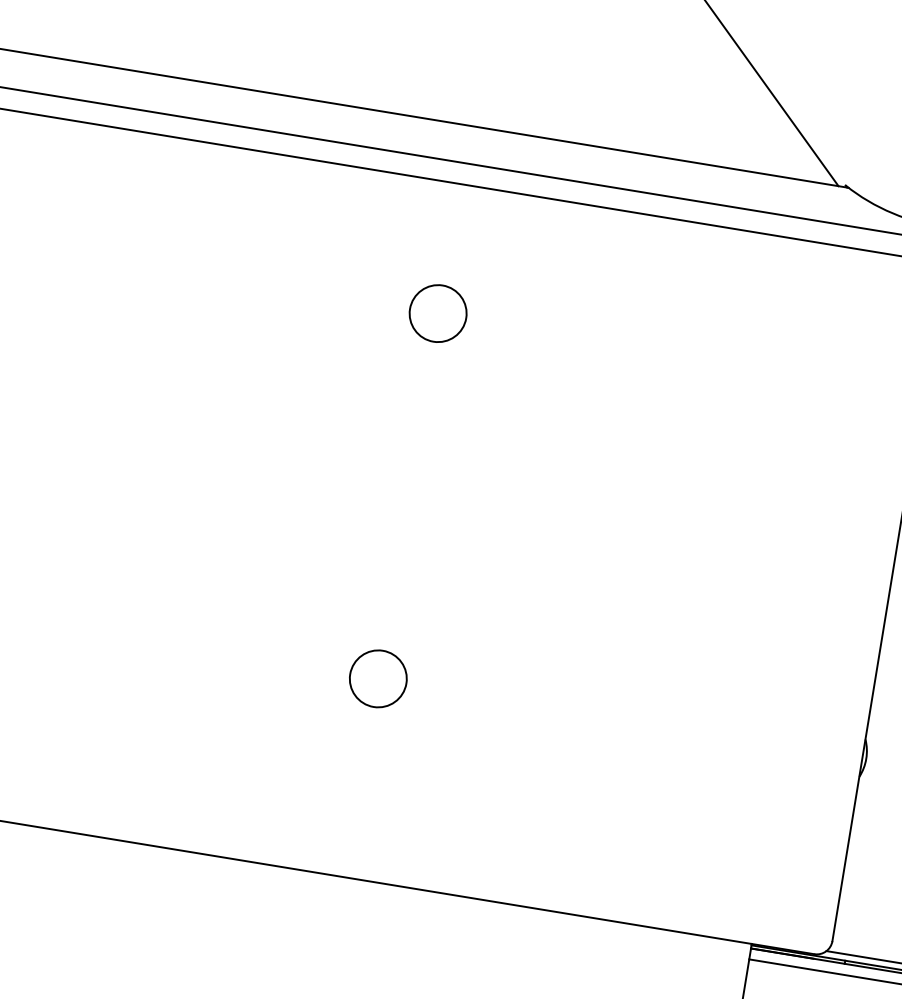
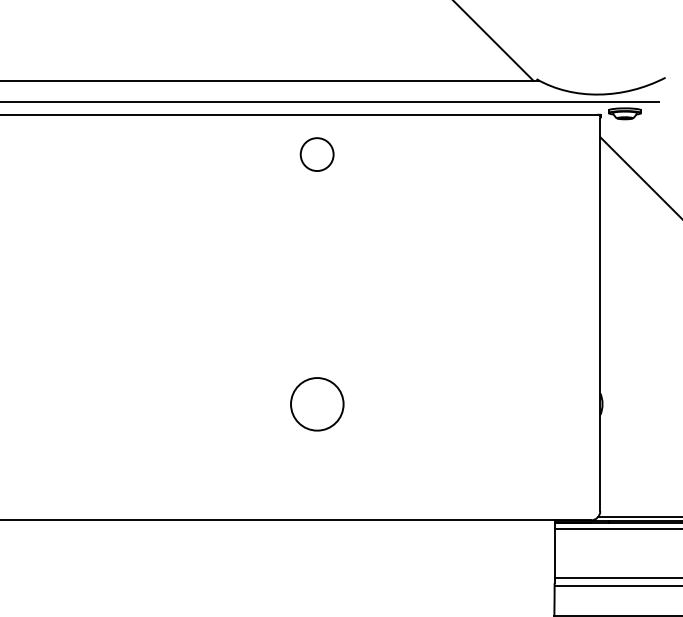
circle: (436, 313) -> (316, 154), moved
circle: (377, 677) -> (316, 403), size x1.6

